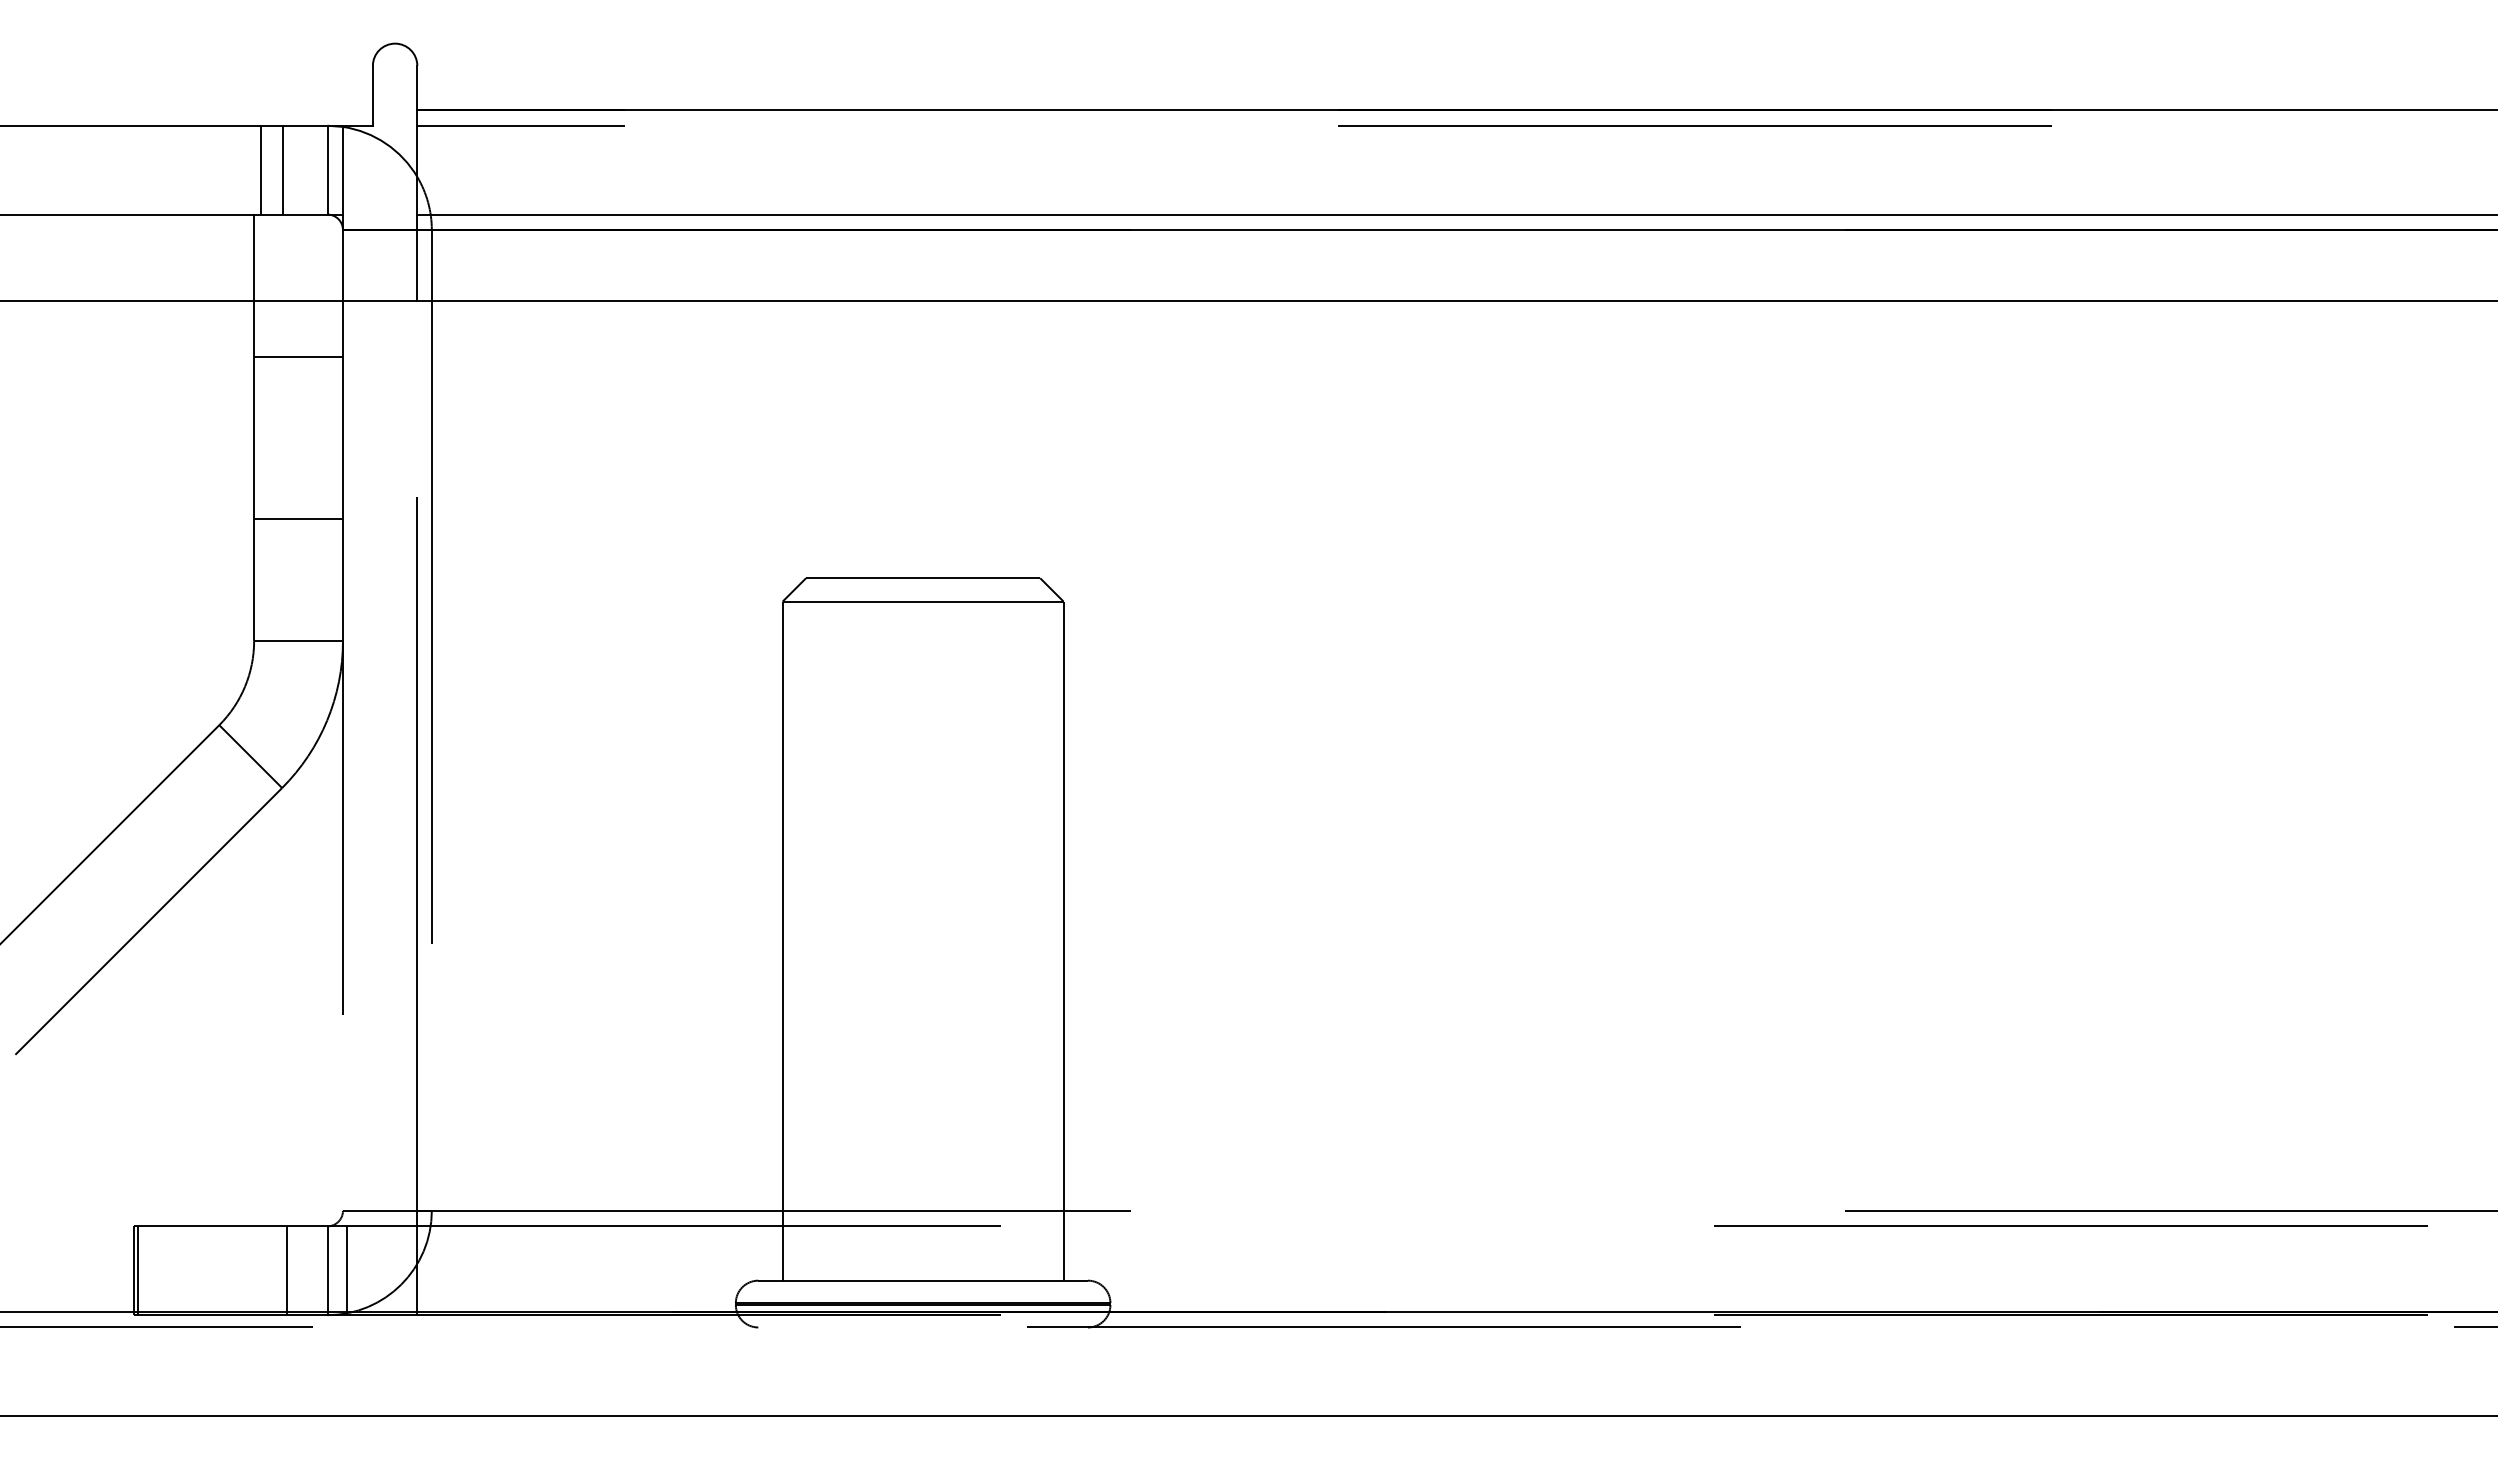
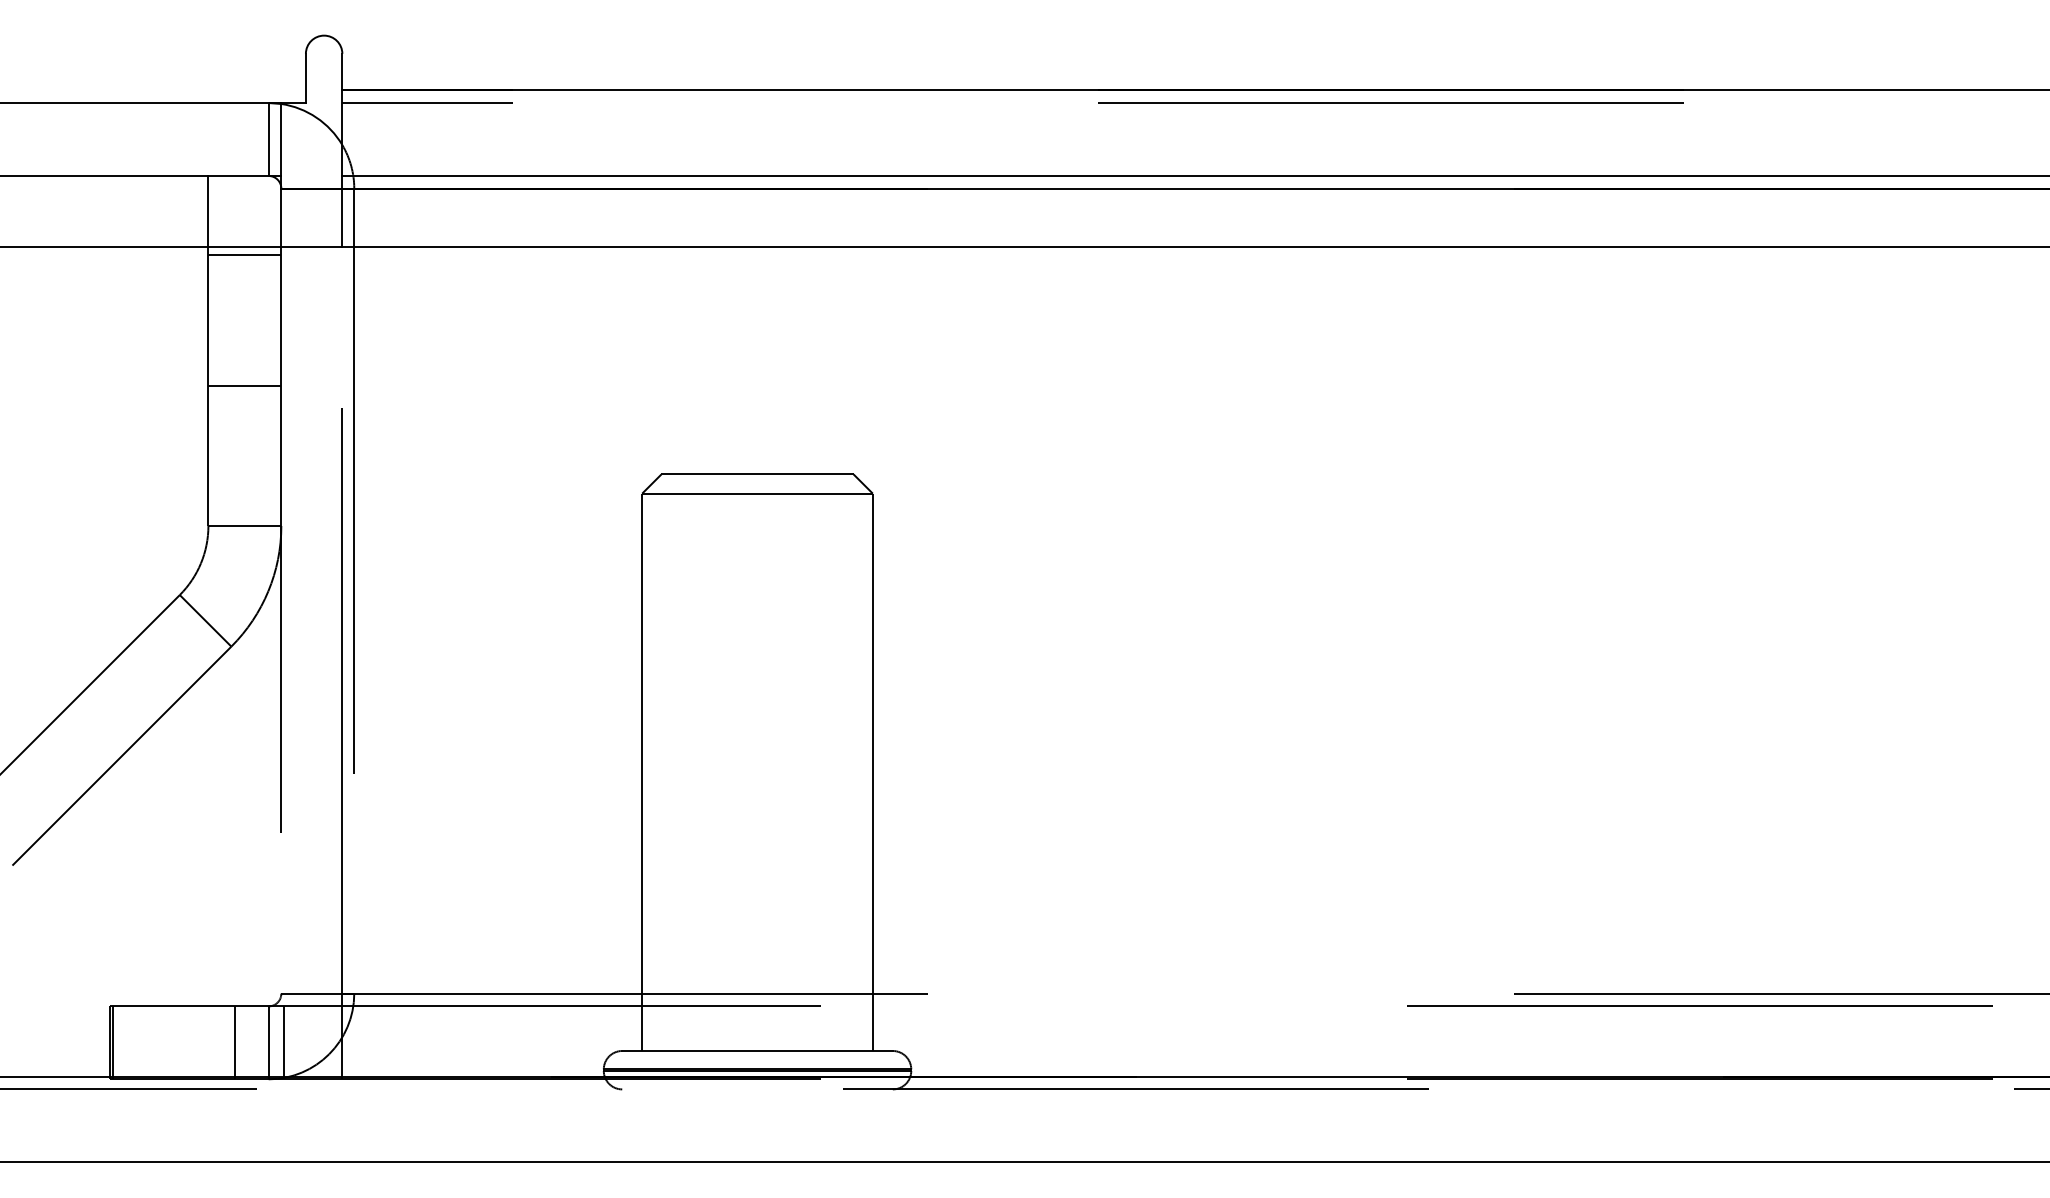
line: (260, 169) -> (213, 138), removed
line: (283, 169) -> (232, 138), removed
line: (298, 357) -> (244, 255), moved
line: (298, 519) -> (244, 386), moved

